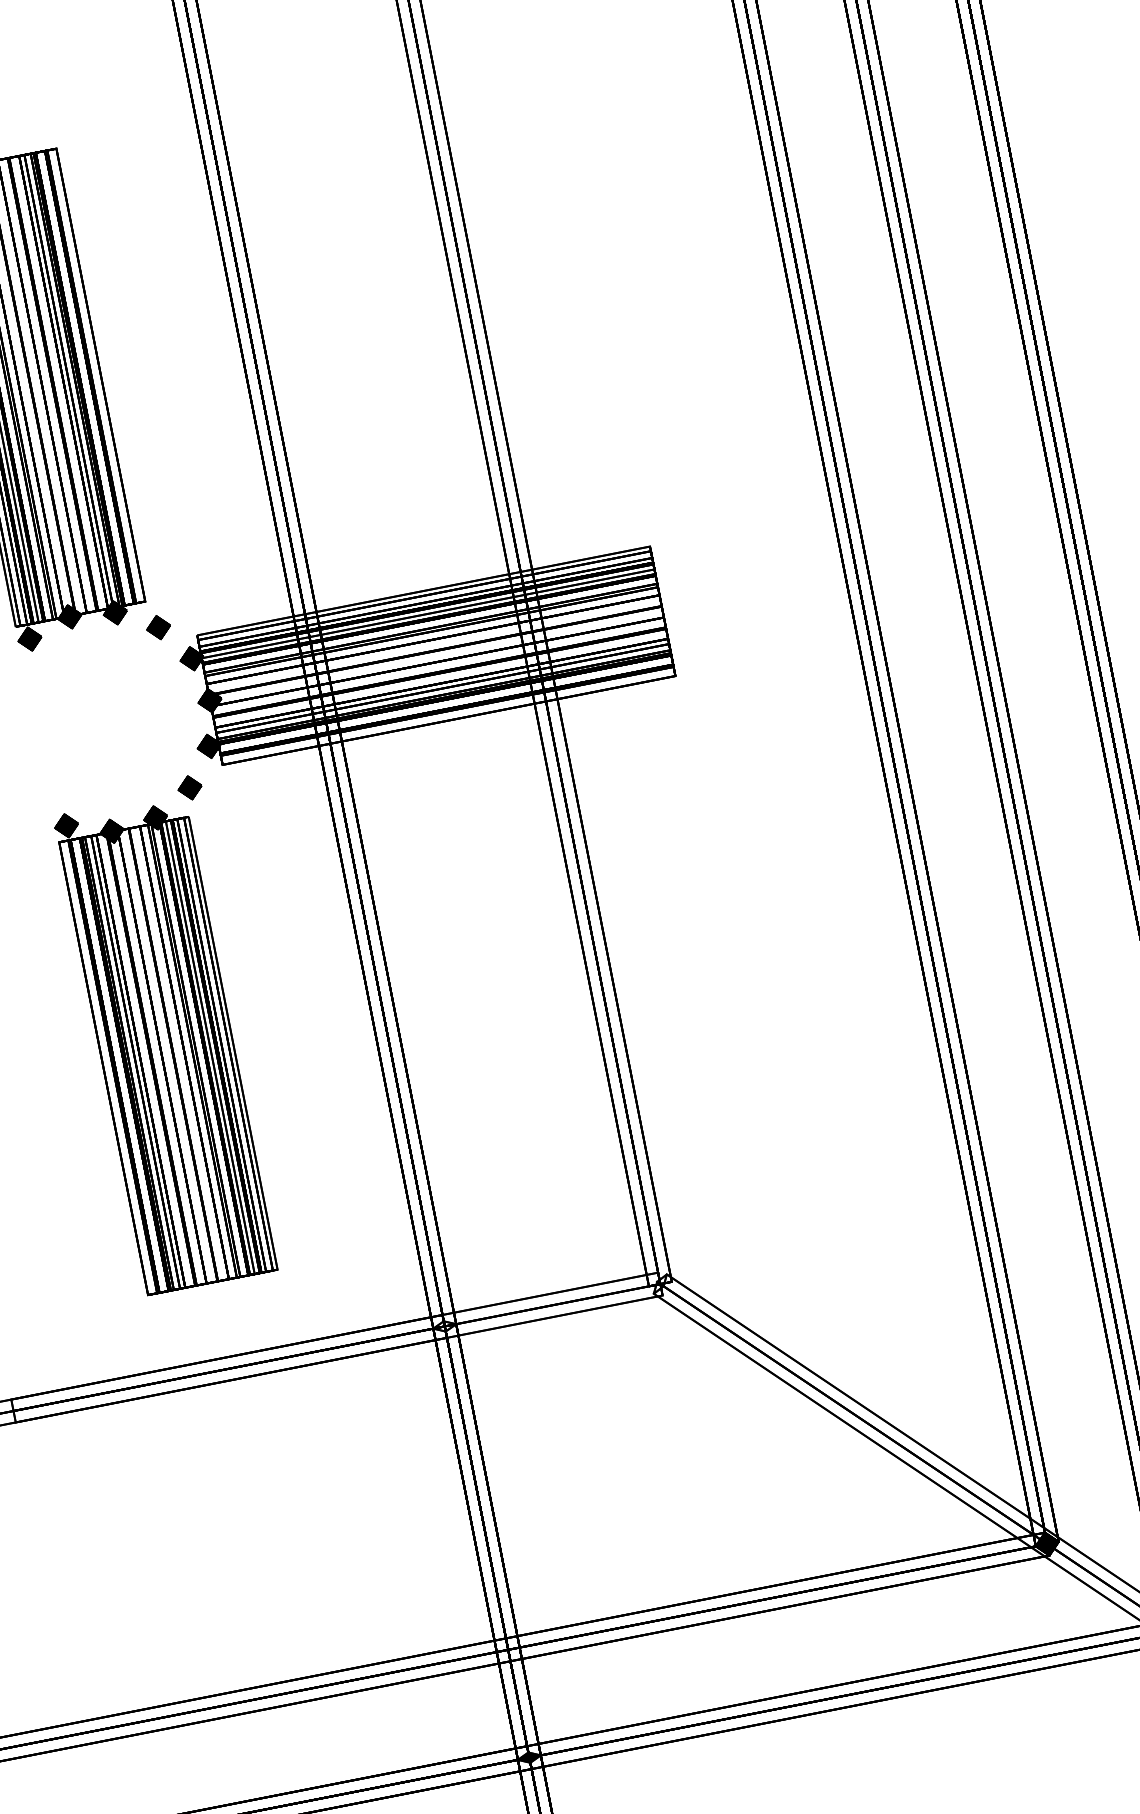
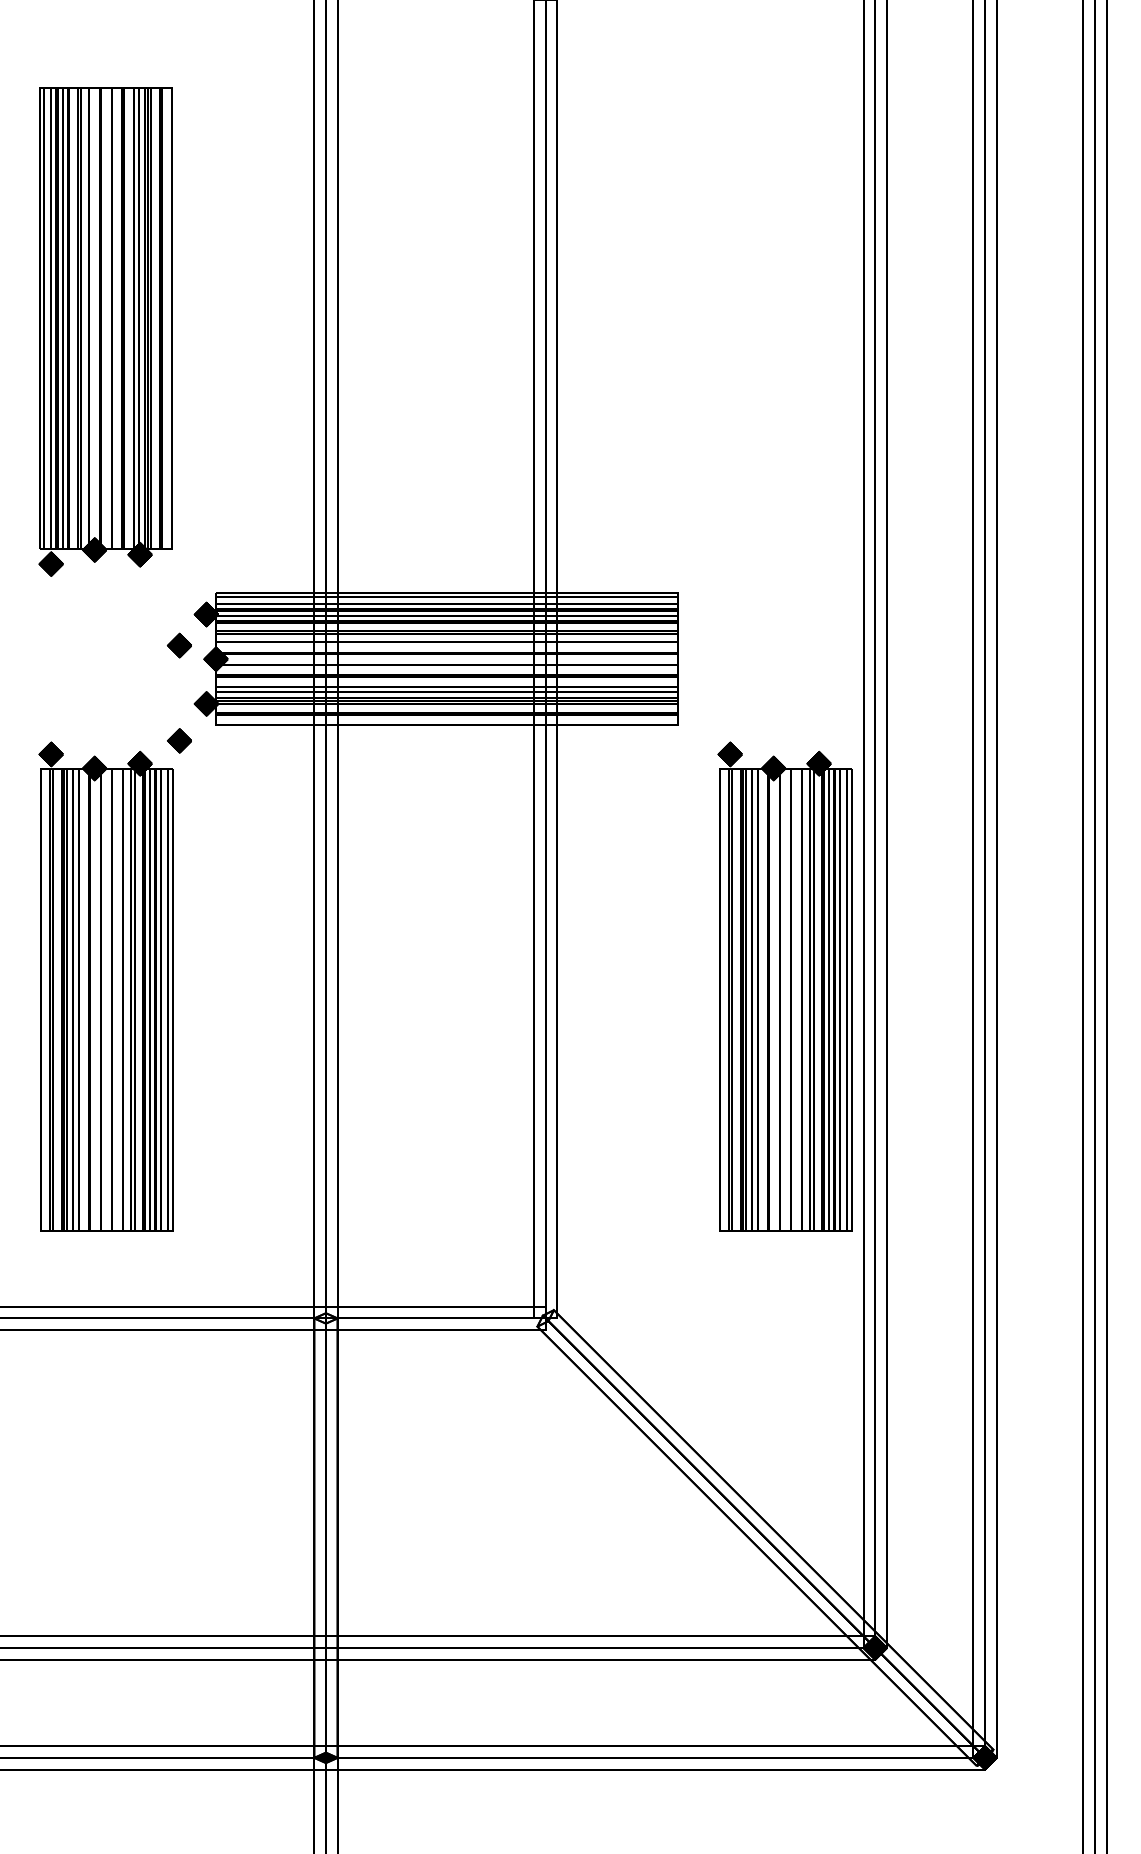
part: (158, 627) -> (179, 645), moved
part: (830, 912) -> (784, 986), added

